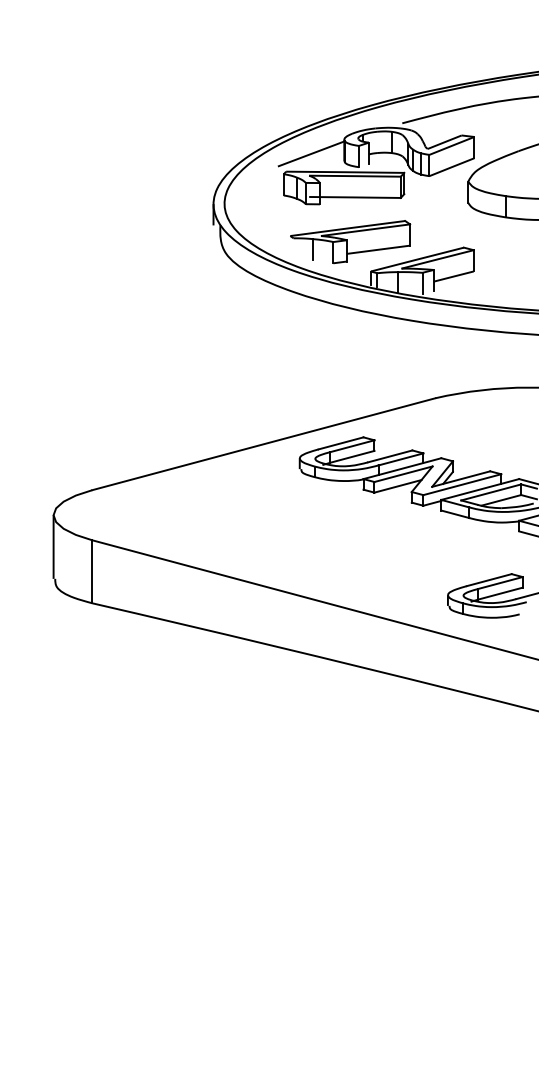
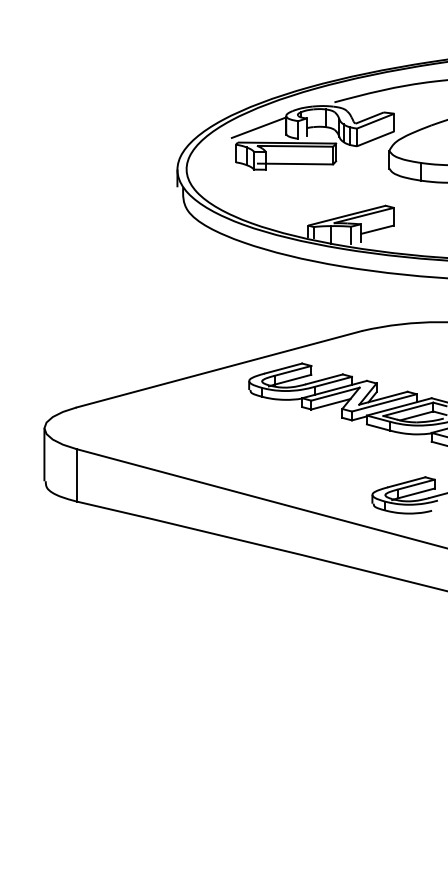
part: (350, 242) -> (291, 201), removed

